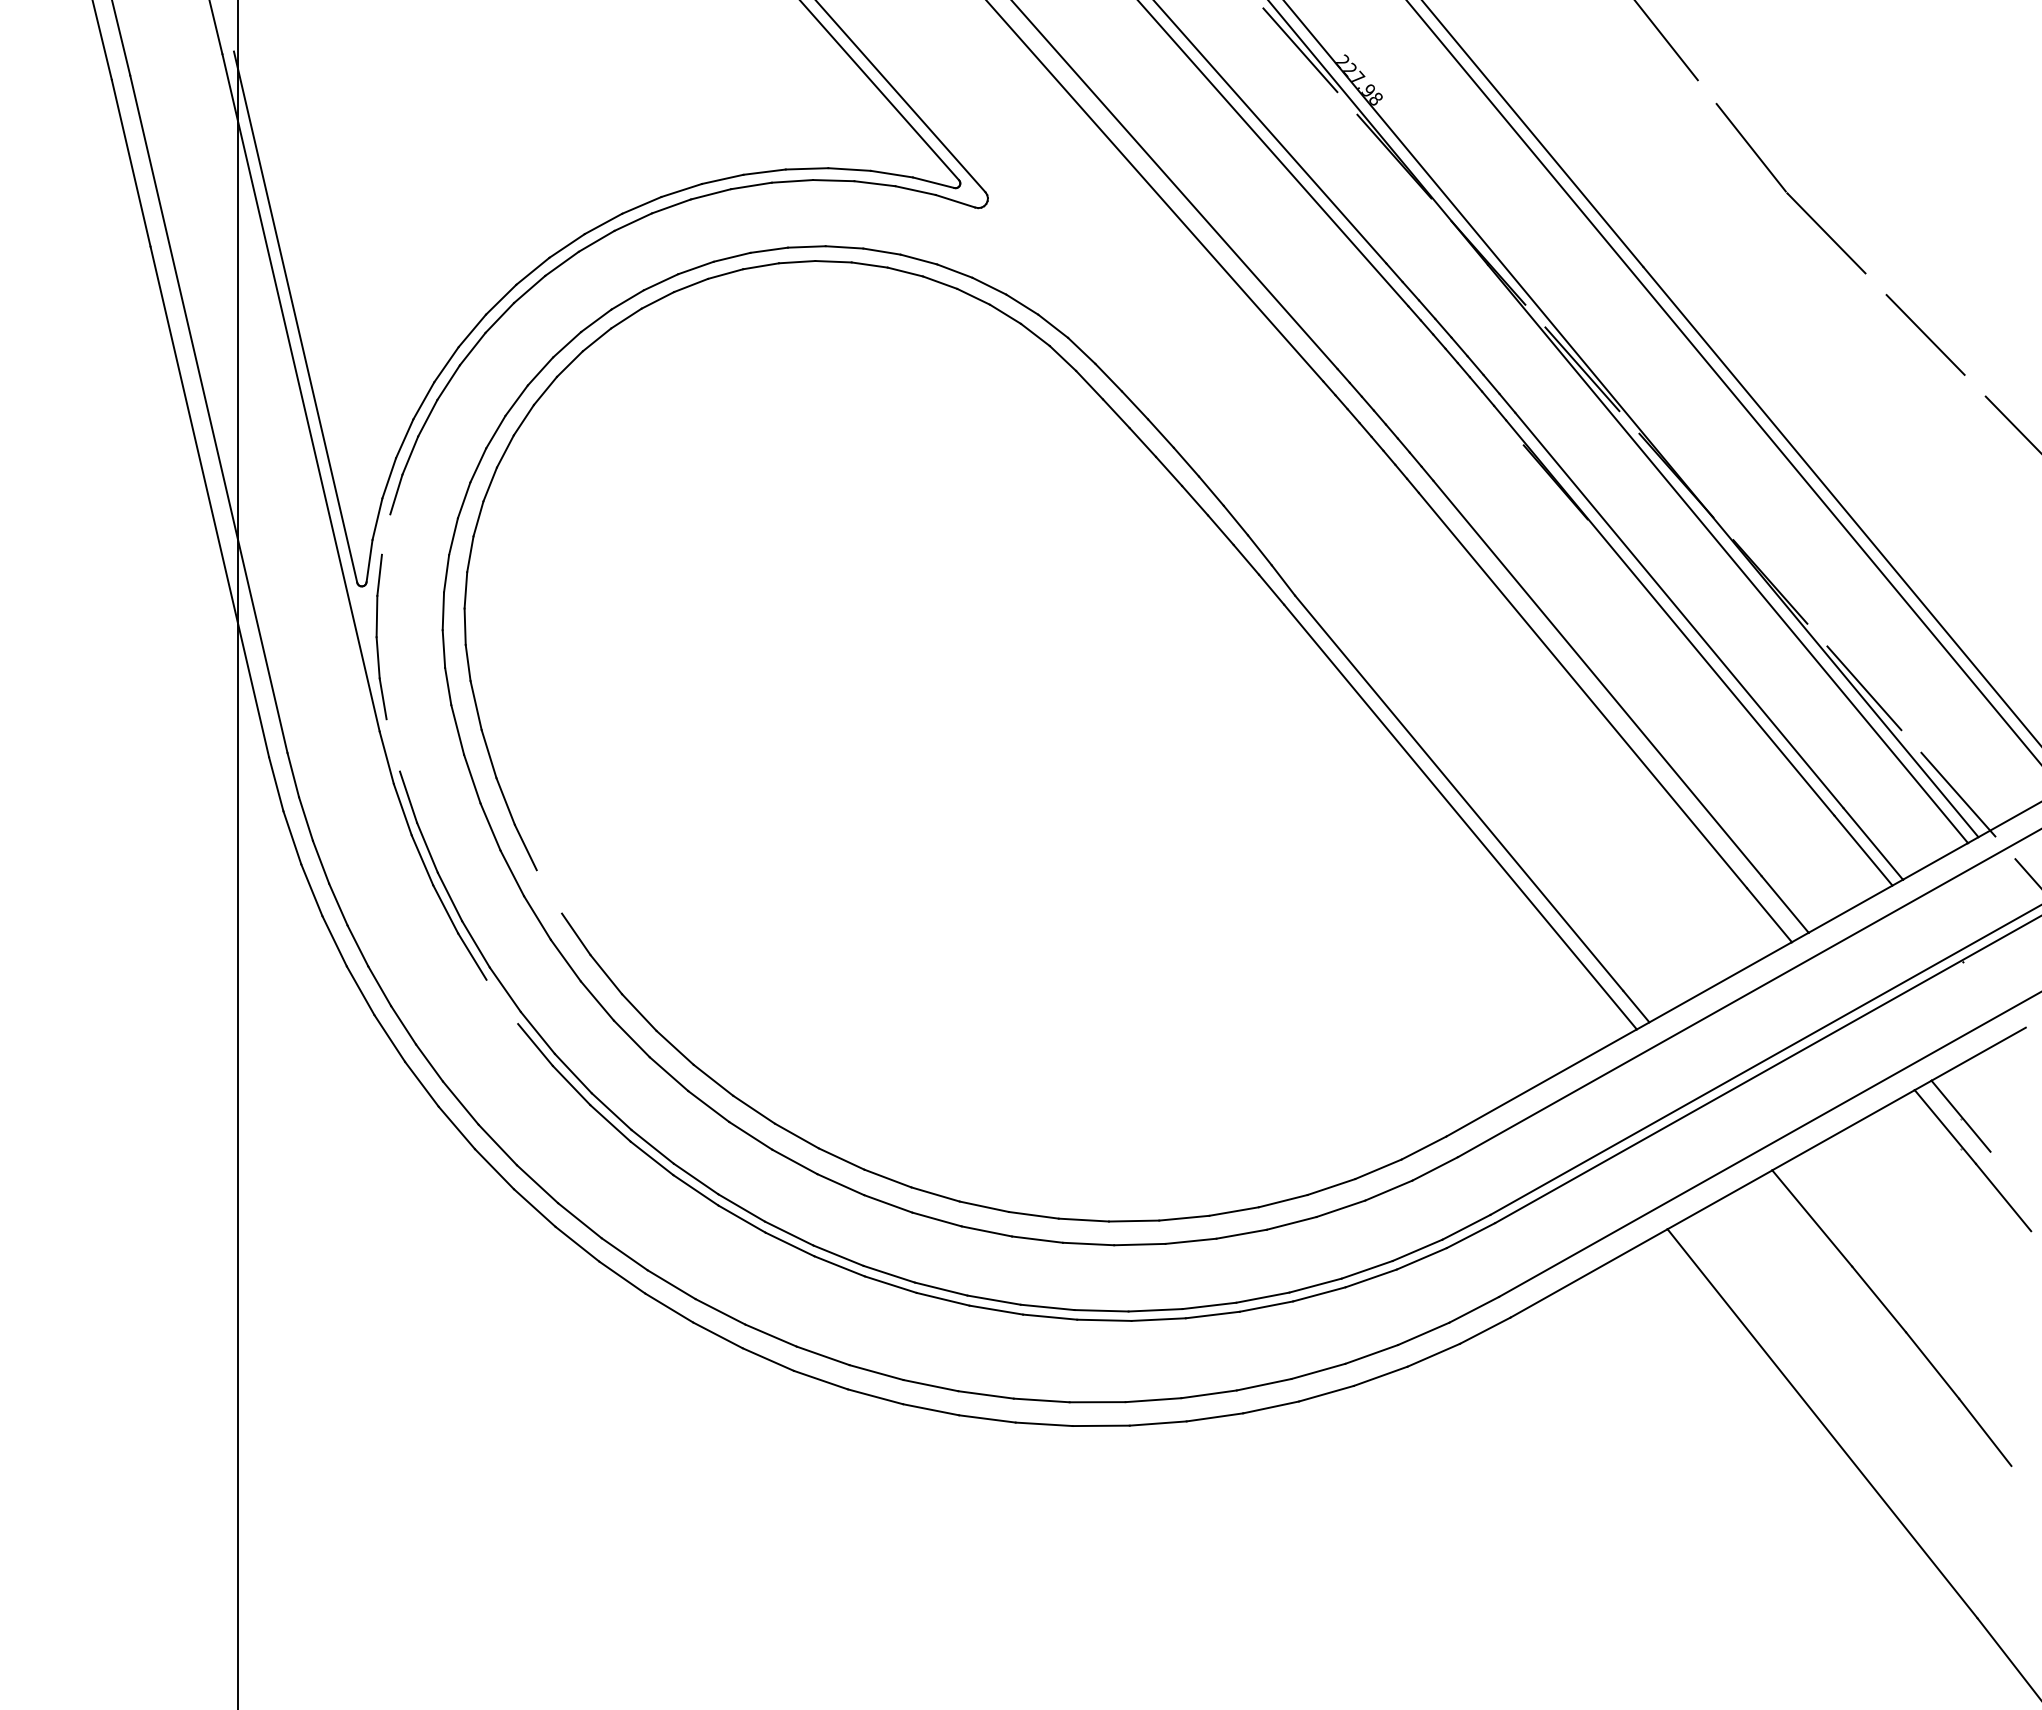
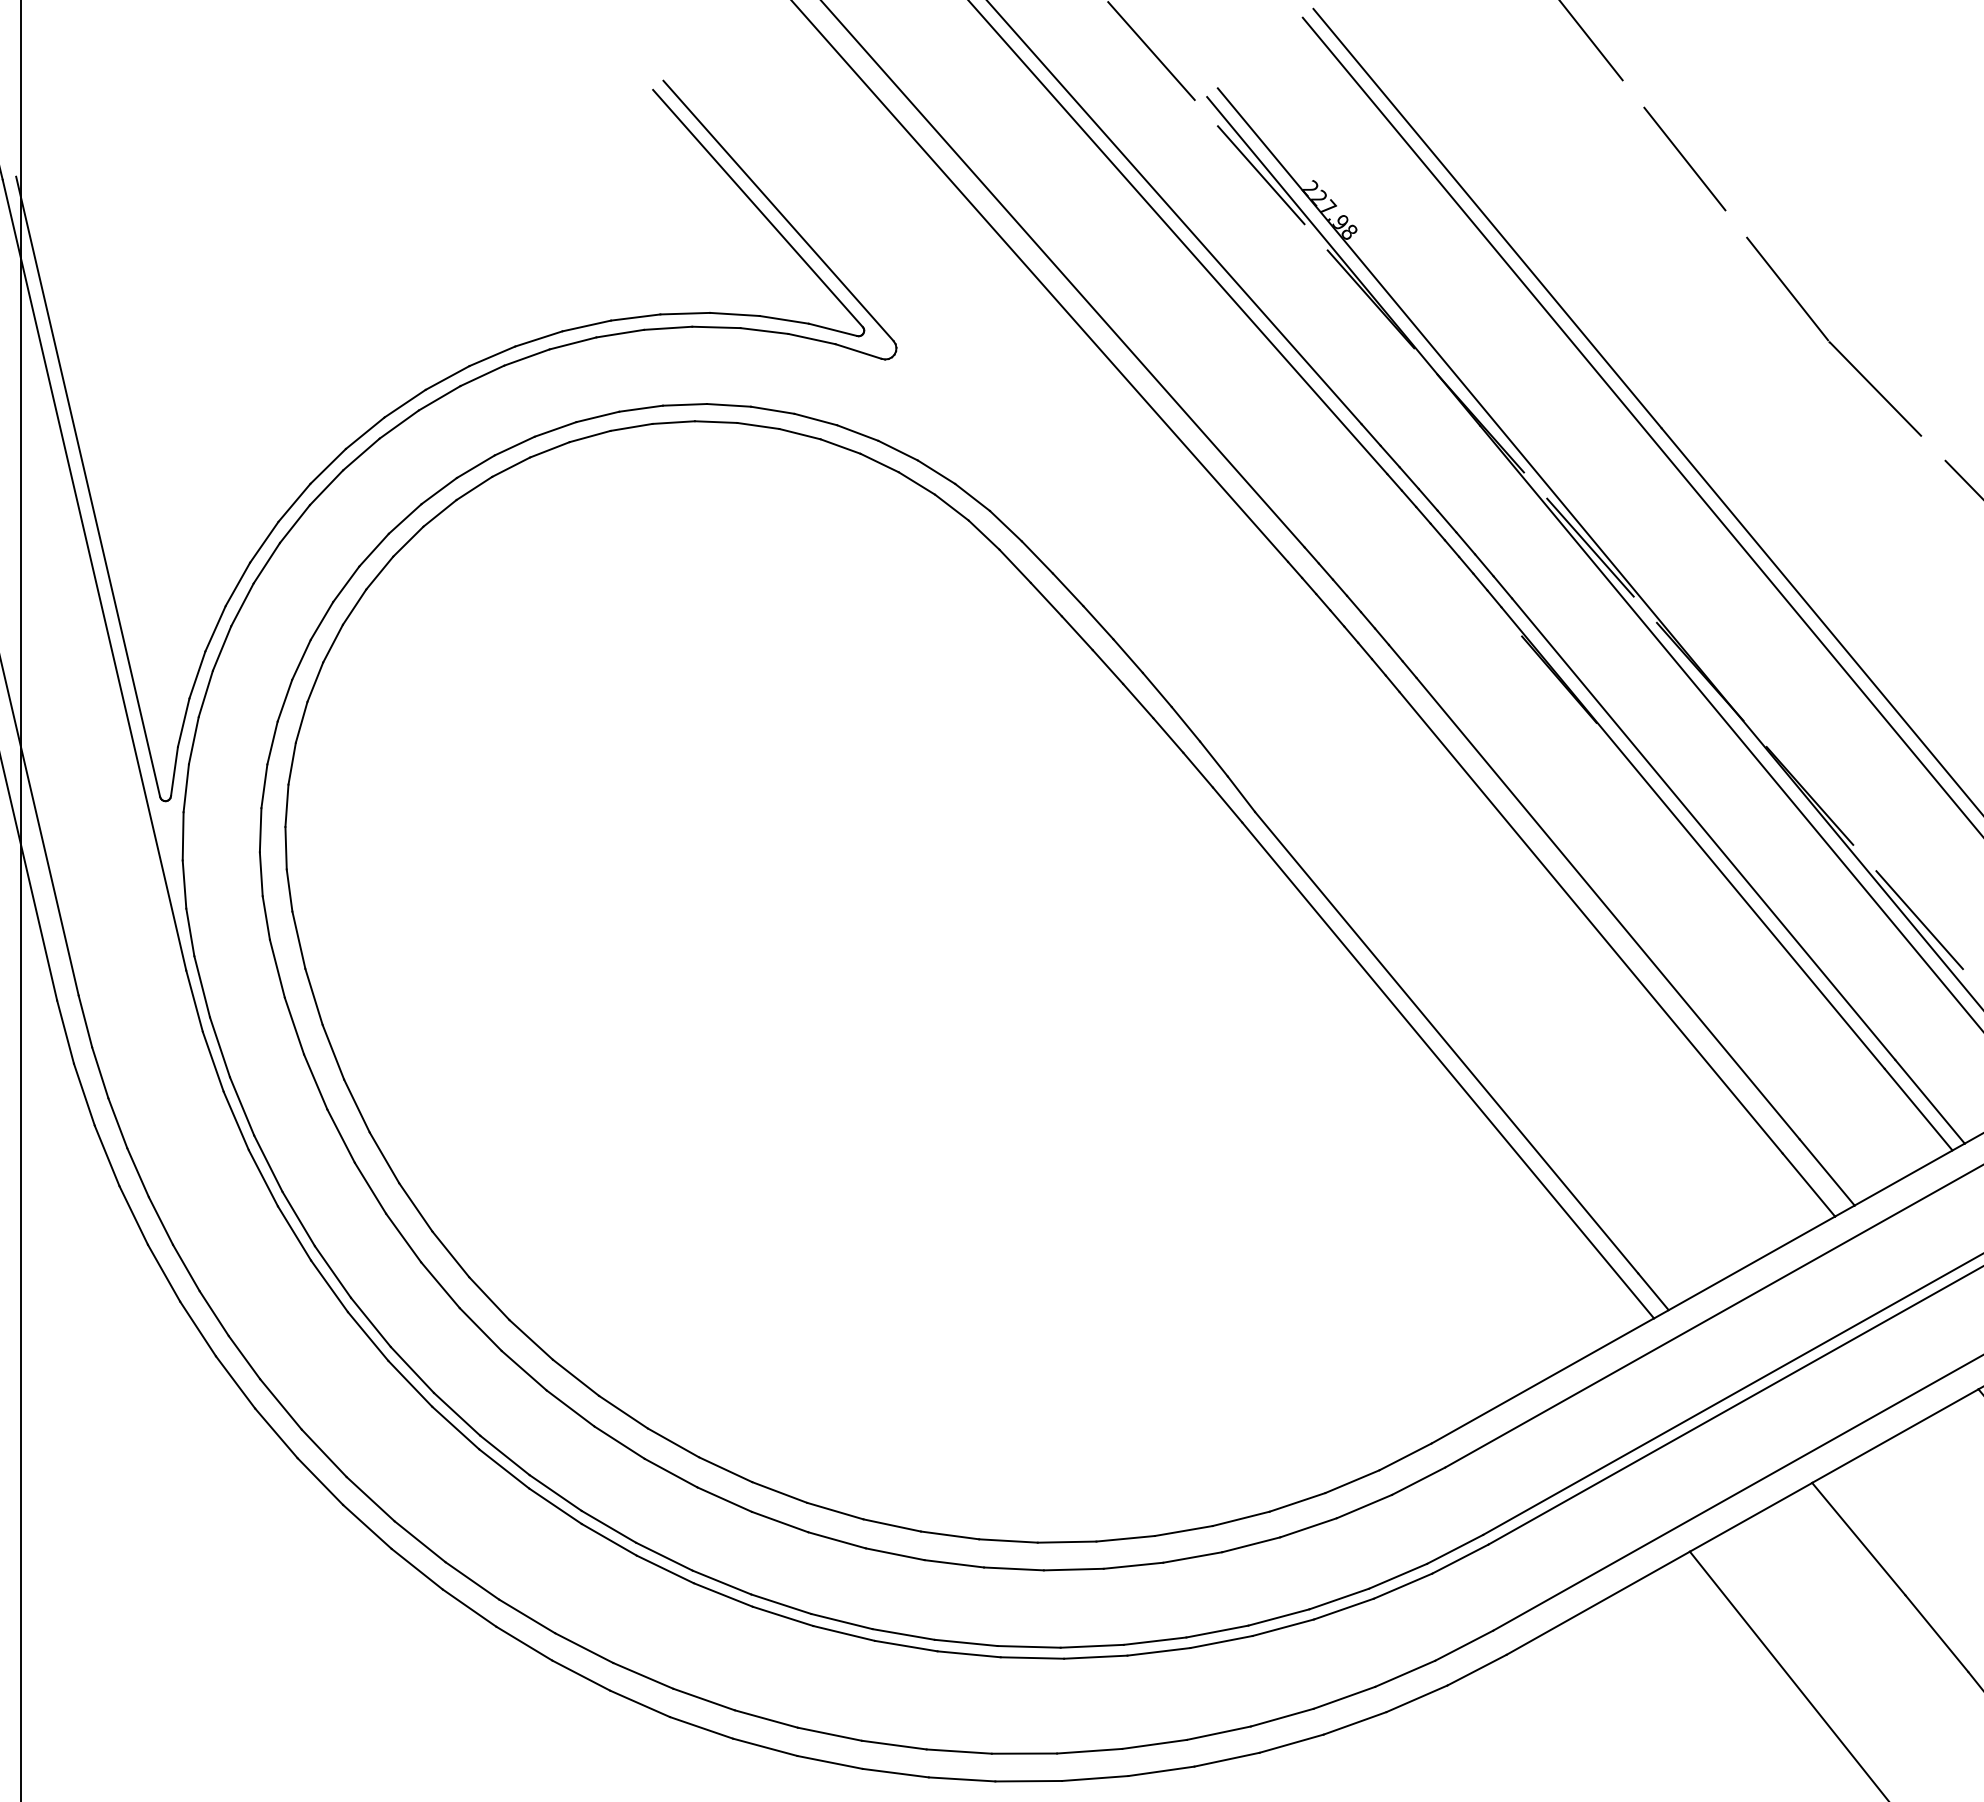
line: (385, 534) -> (193, 740), added
line: (392, 745) -> (201, 986), added
line: (549, 891) -> (384, 1157), added
line: (502, 1001) -> (329, 1285), added

